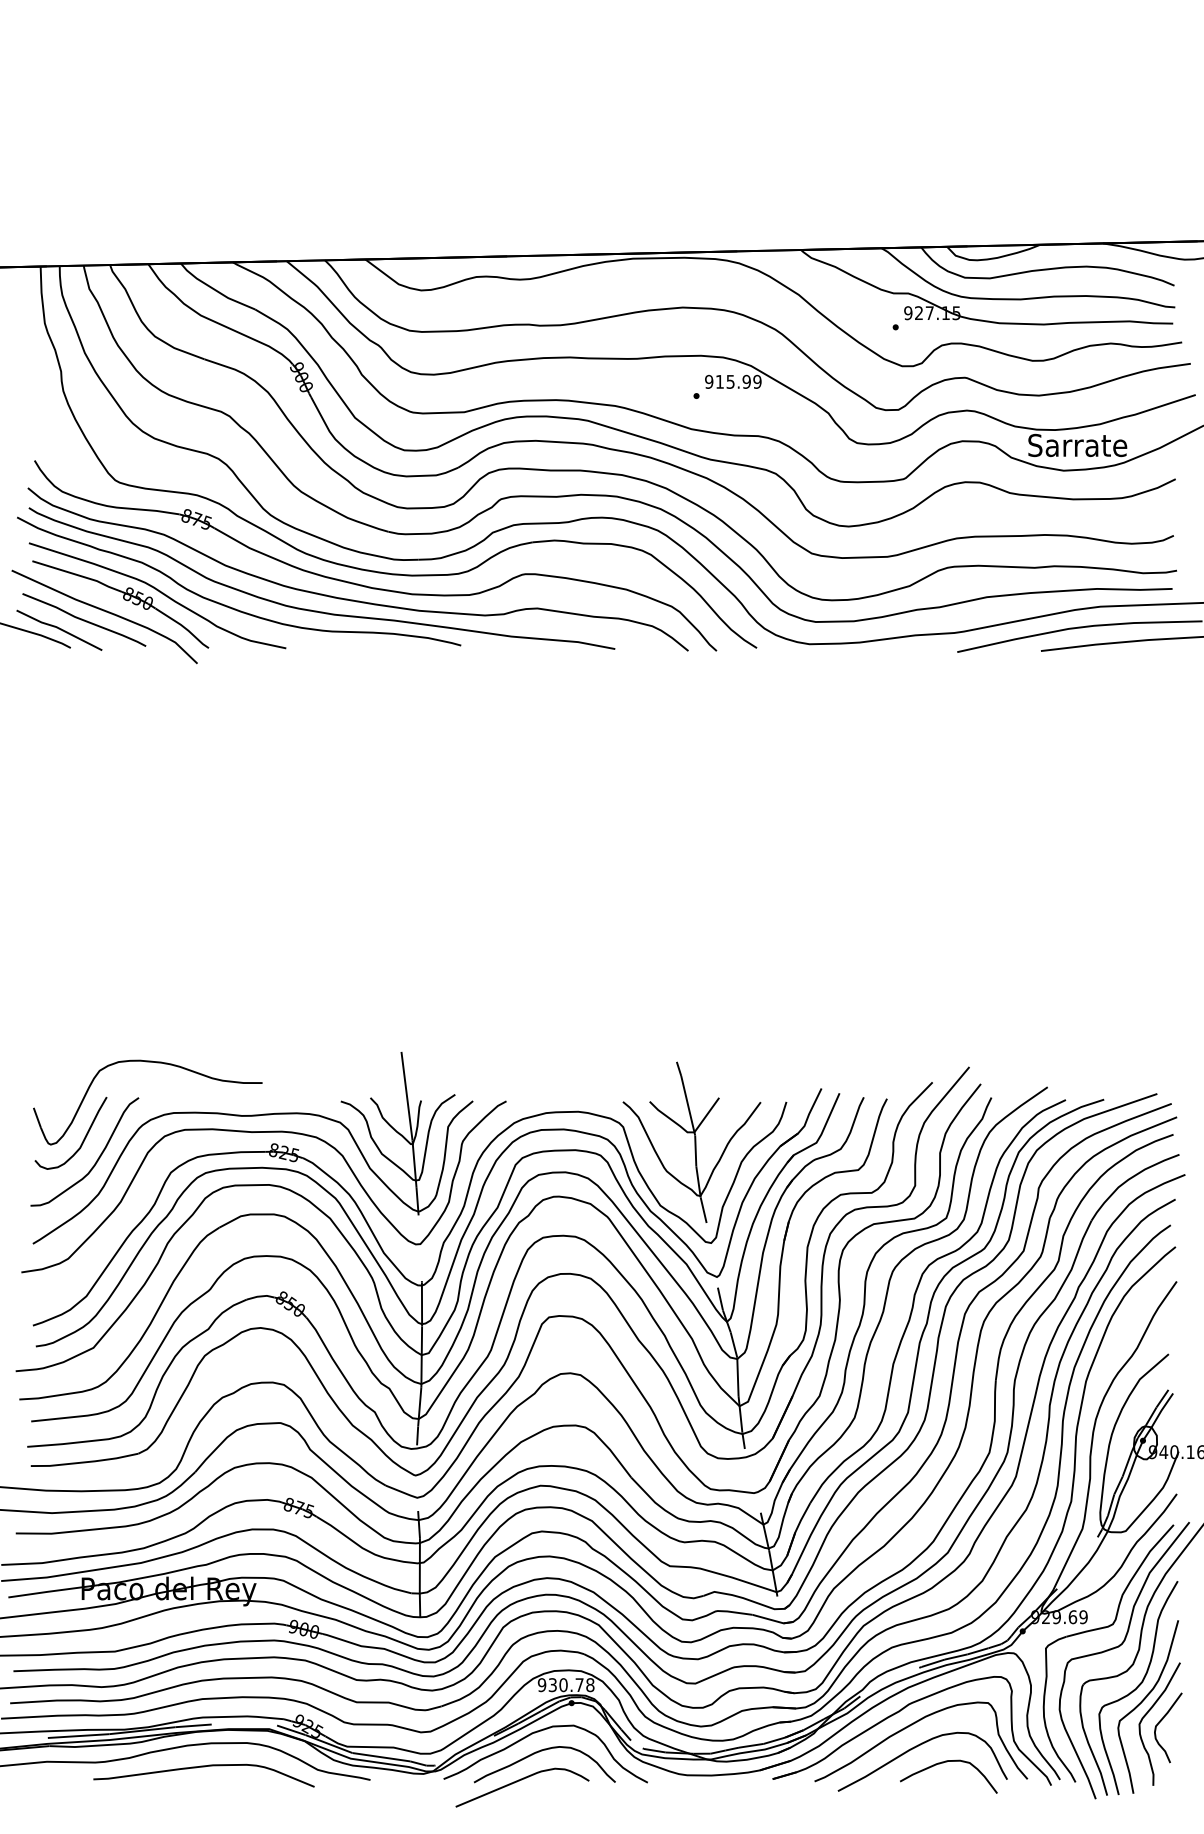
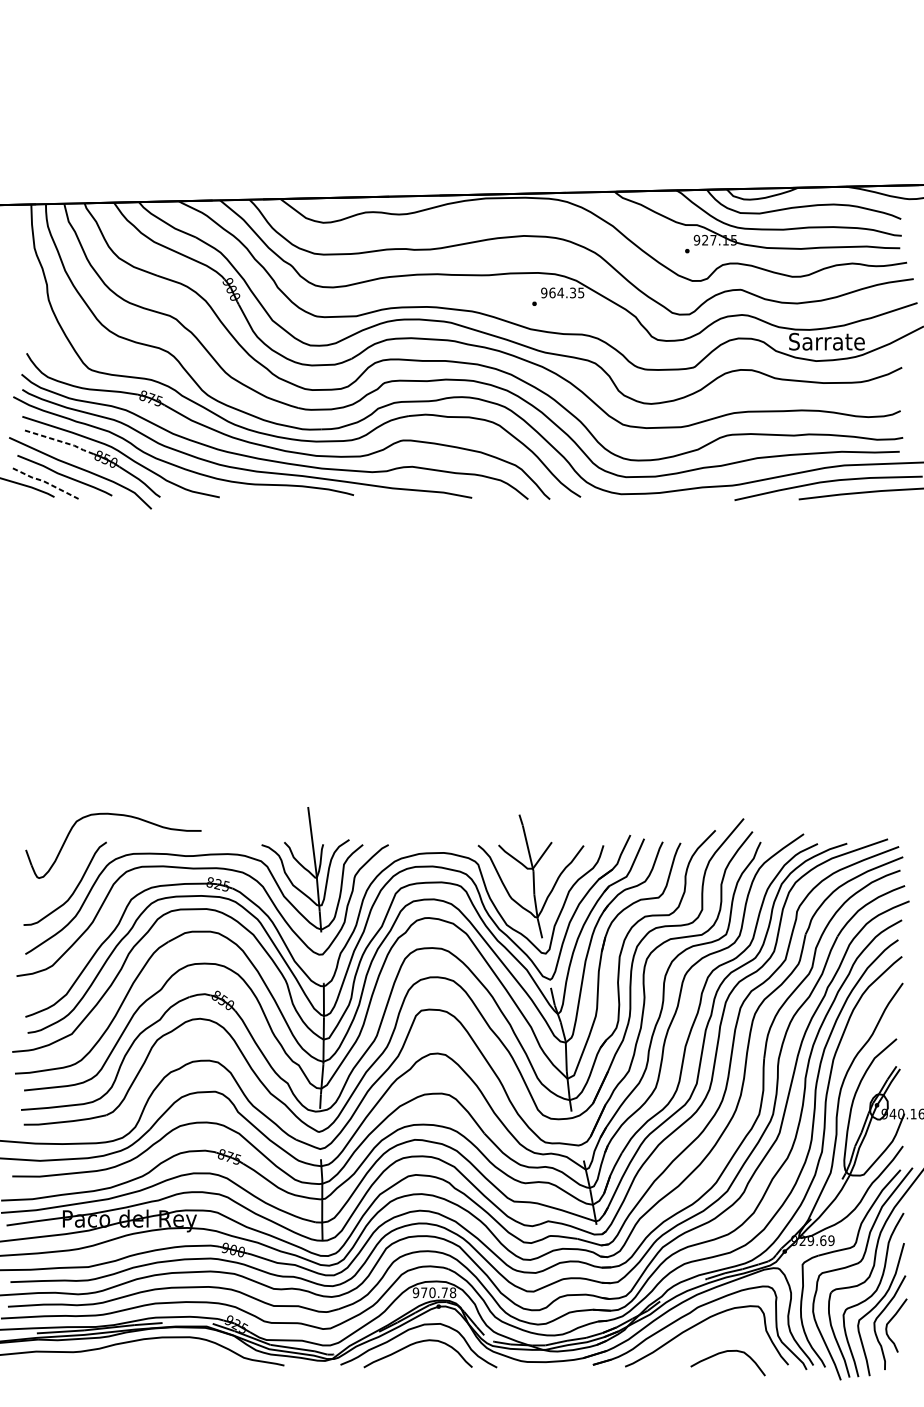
text: (738, 381) -> (566, 292), 915.99 -> 964.35
line: (78, 575) -> (60, 441), solid -> dashed
line: (59, 628) -> (45, 482), solid -> dashed
curve: (83, 1138) -> (64, 873), removed
text: (552, 1685) -> (424, 1293), 930.78 -> 970.78
curve: (915, 1748) -> (702, 1341), removed
curve: (203, 1767) -> (156, 1356), removed
curve: (519, 1781) -> (398, 1366), removed

